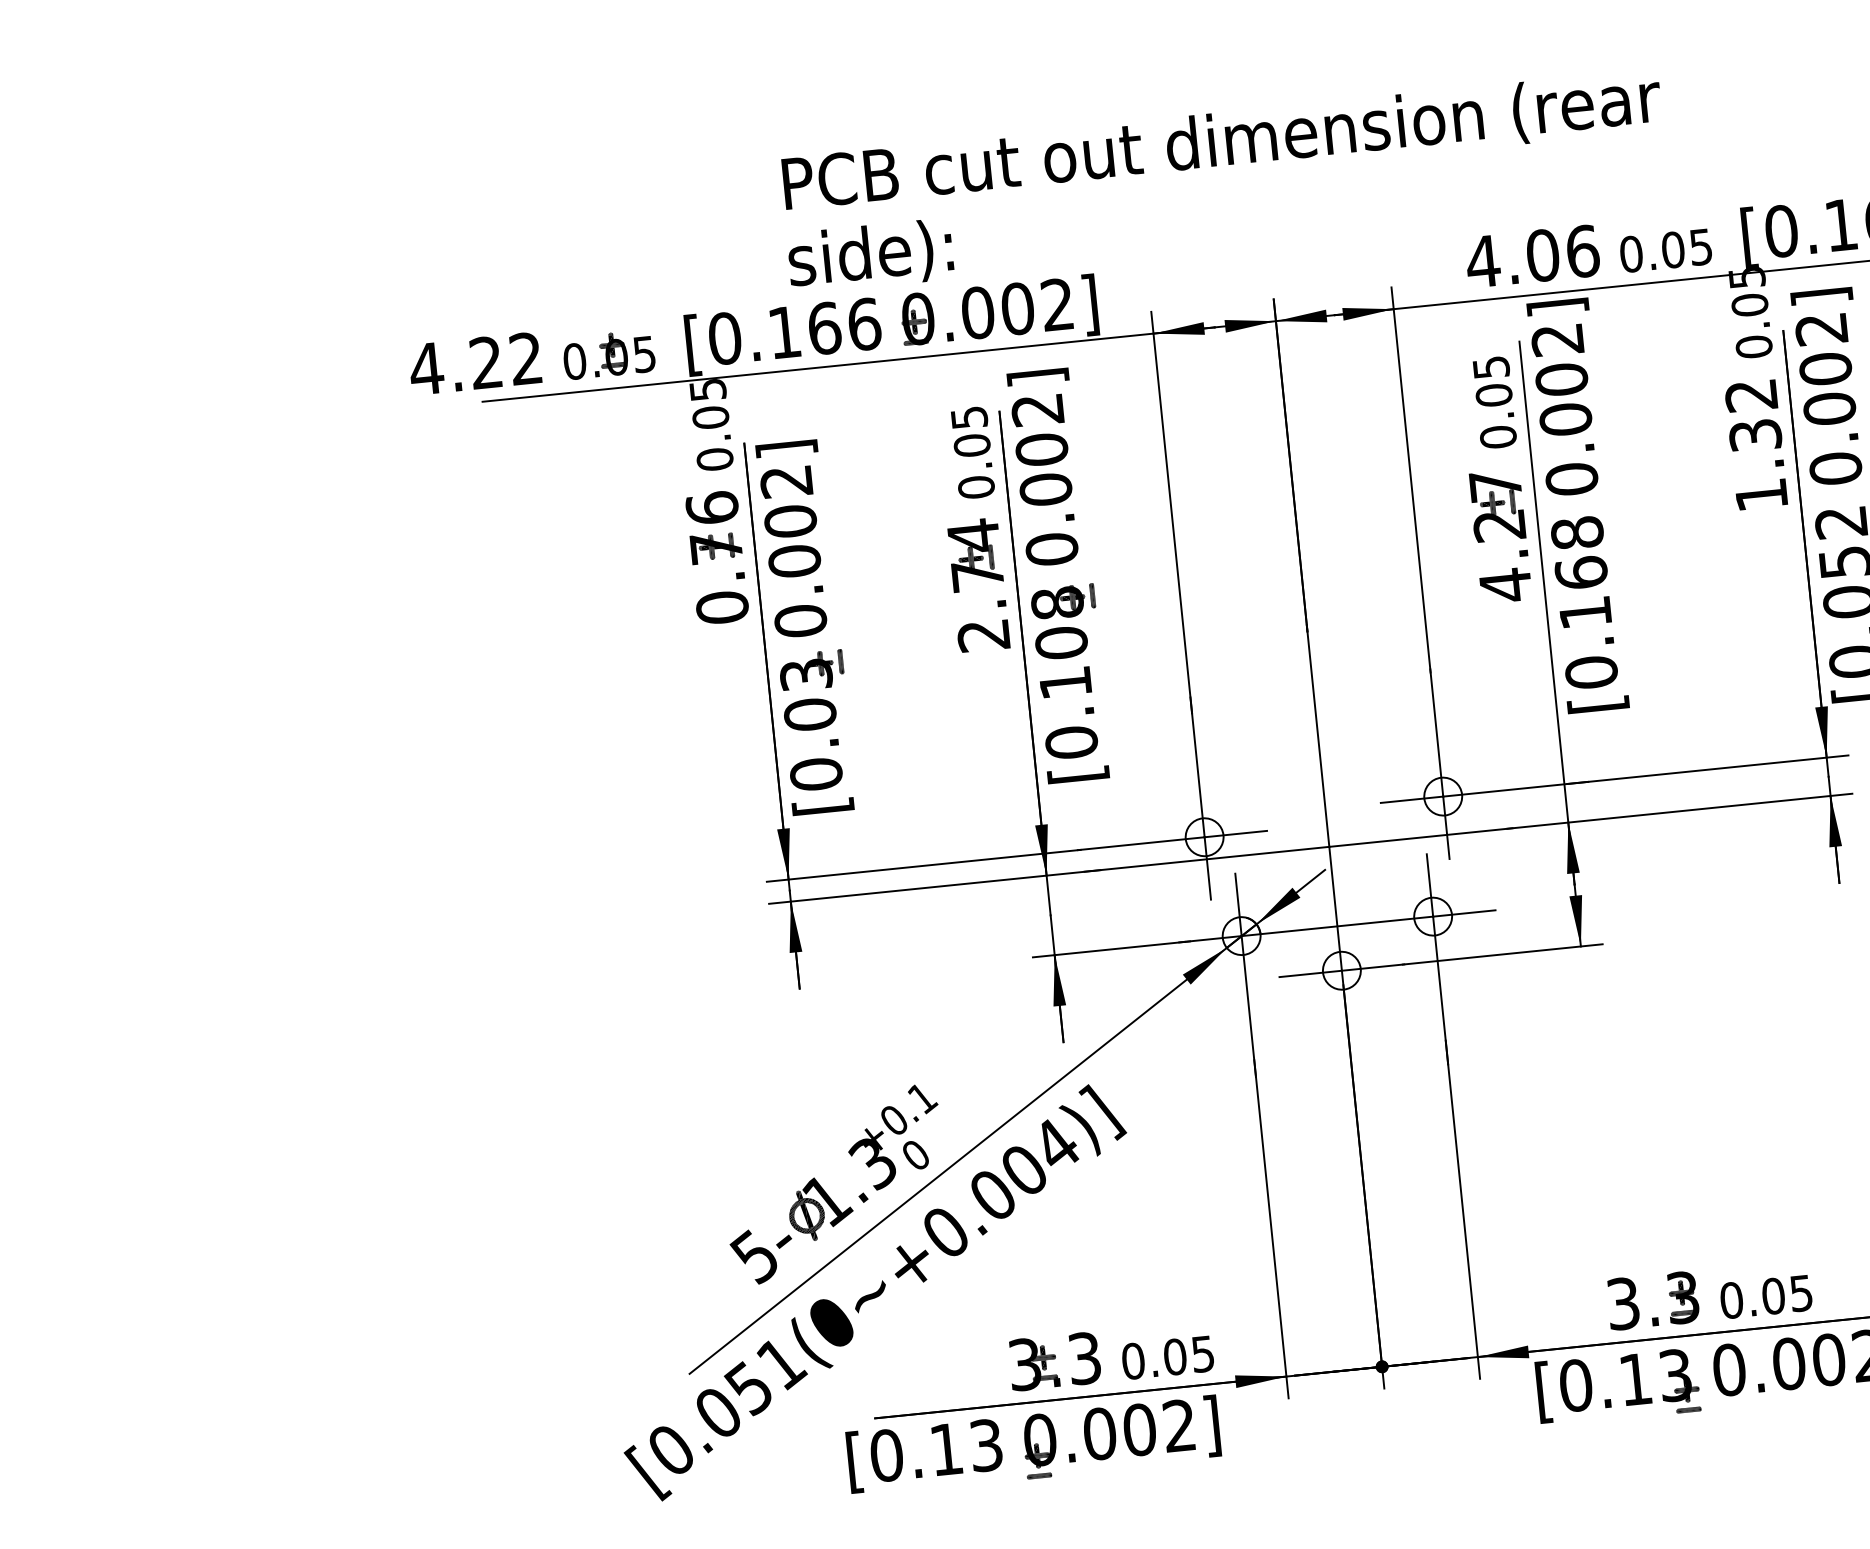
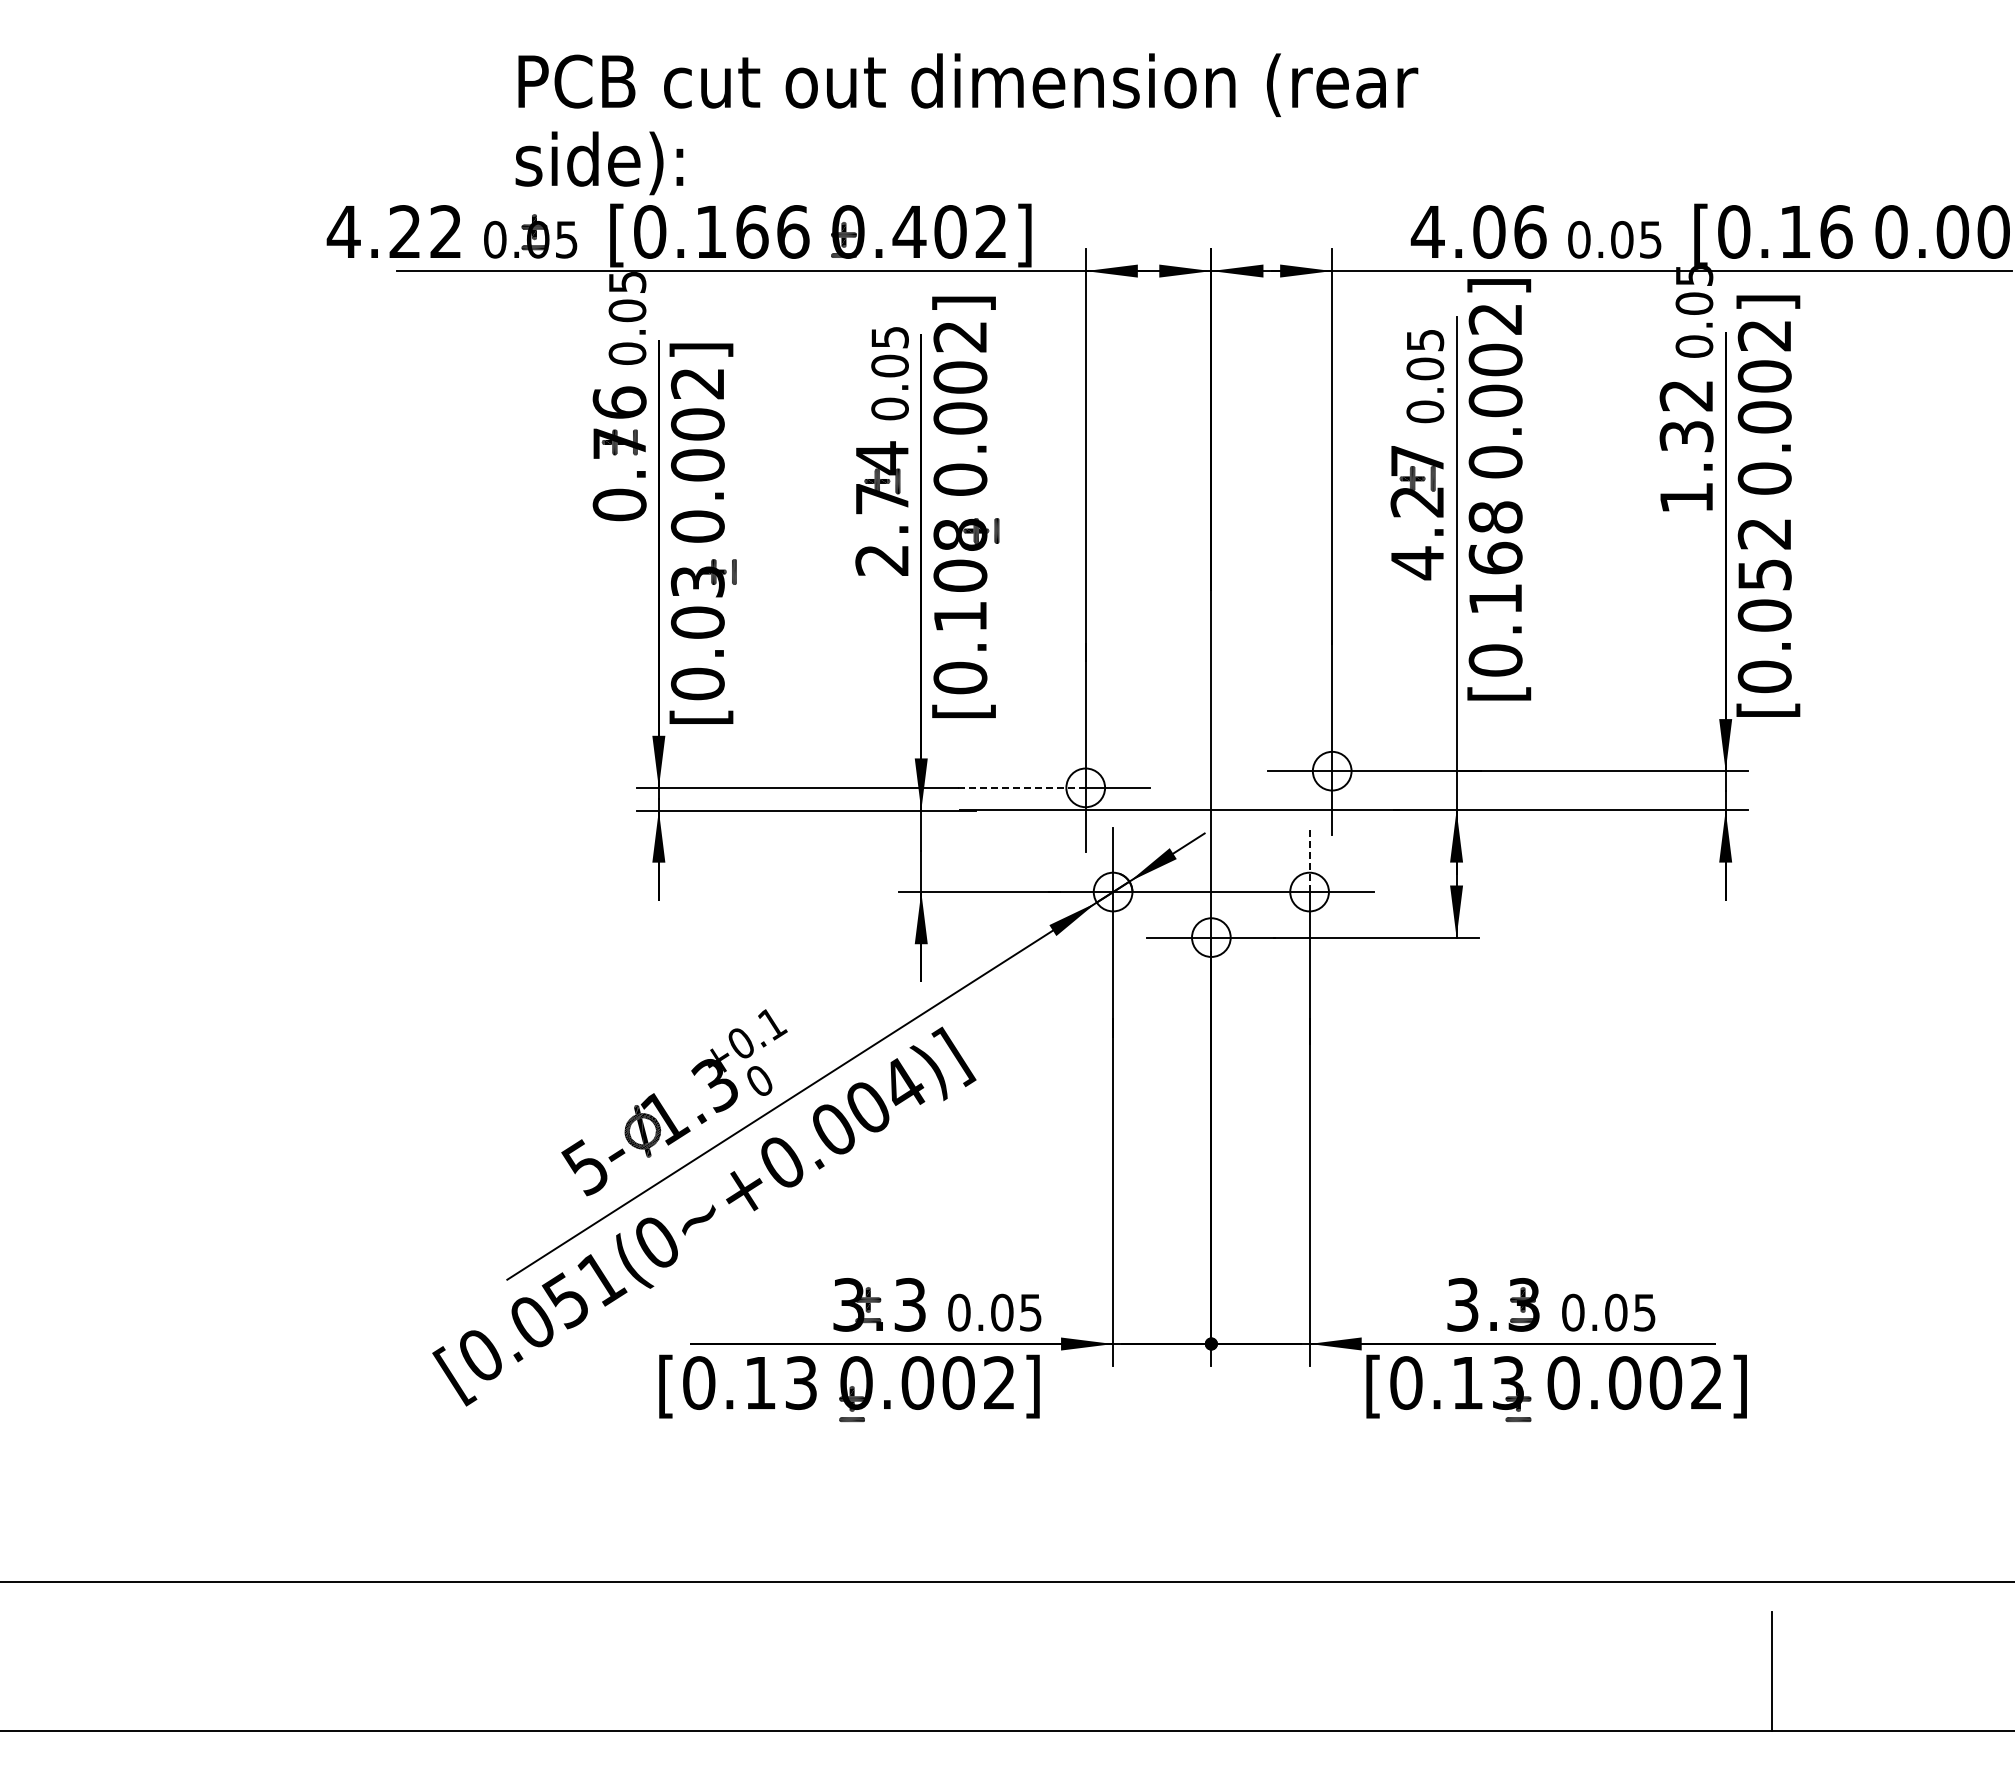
text: (1224, 182) -> (966, 124), moved
text: (977, 312) -> (909, 231), 0.002] -> 0.402]
line: (1141, 843) -> (1020, 787), solid -> dashed
line: (1429, 884) -> (1309, 859), solid -> dashed

